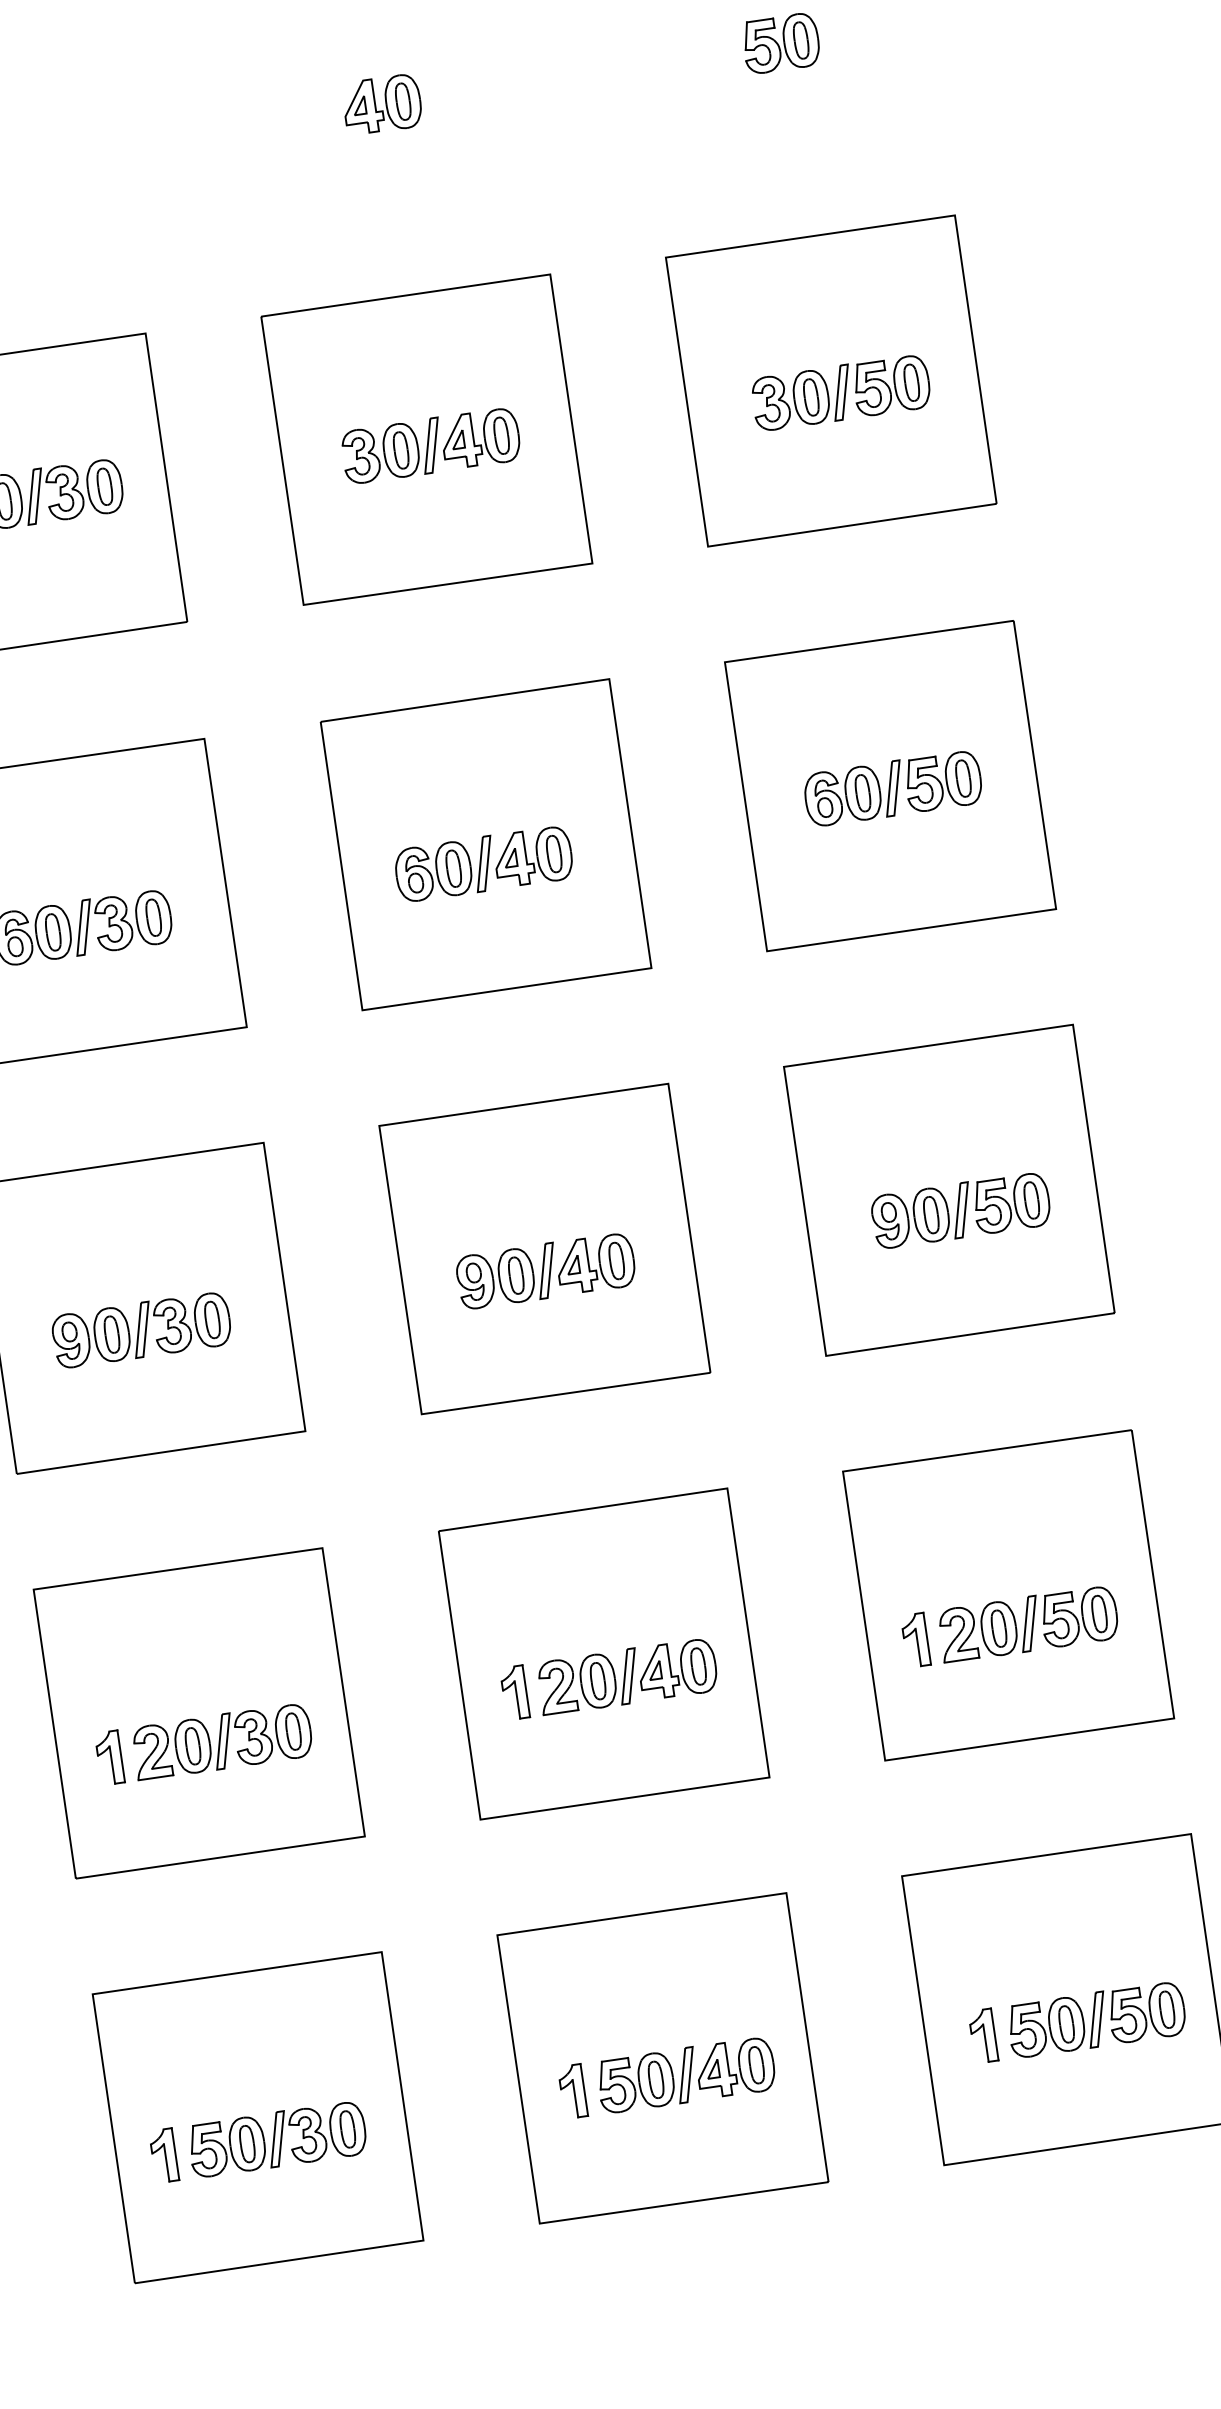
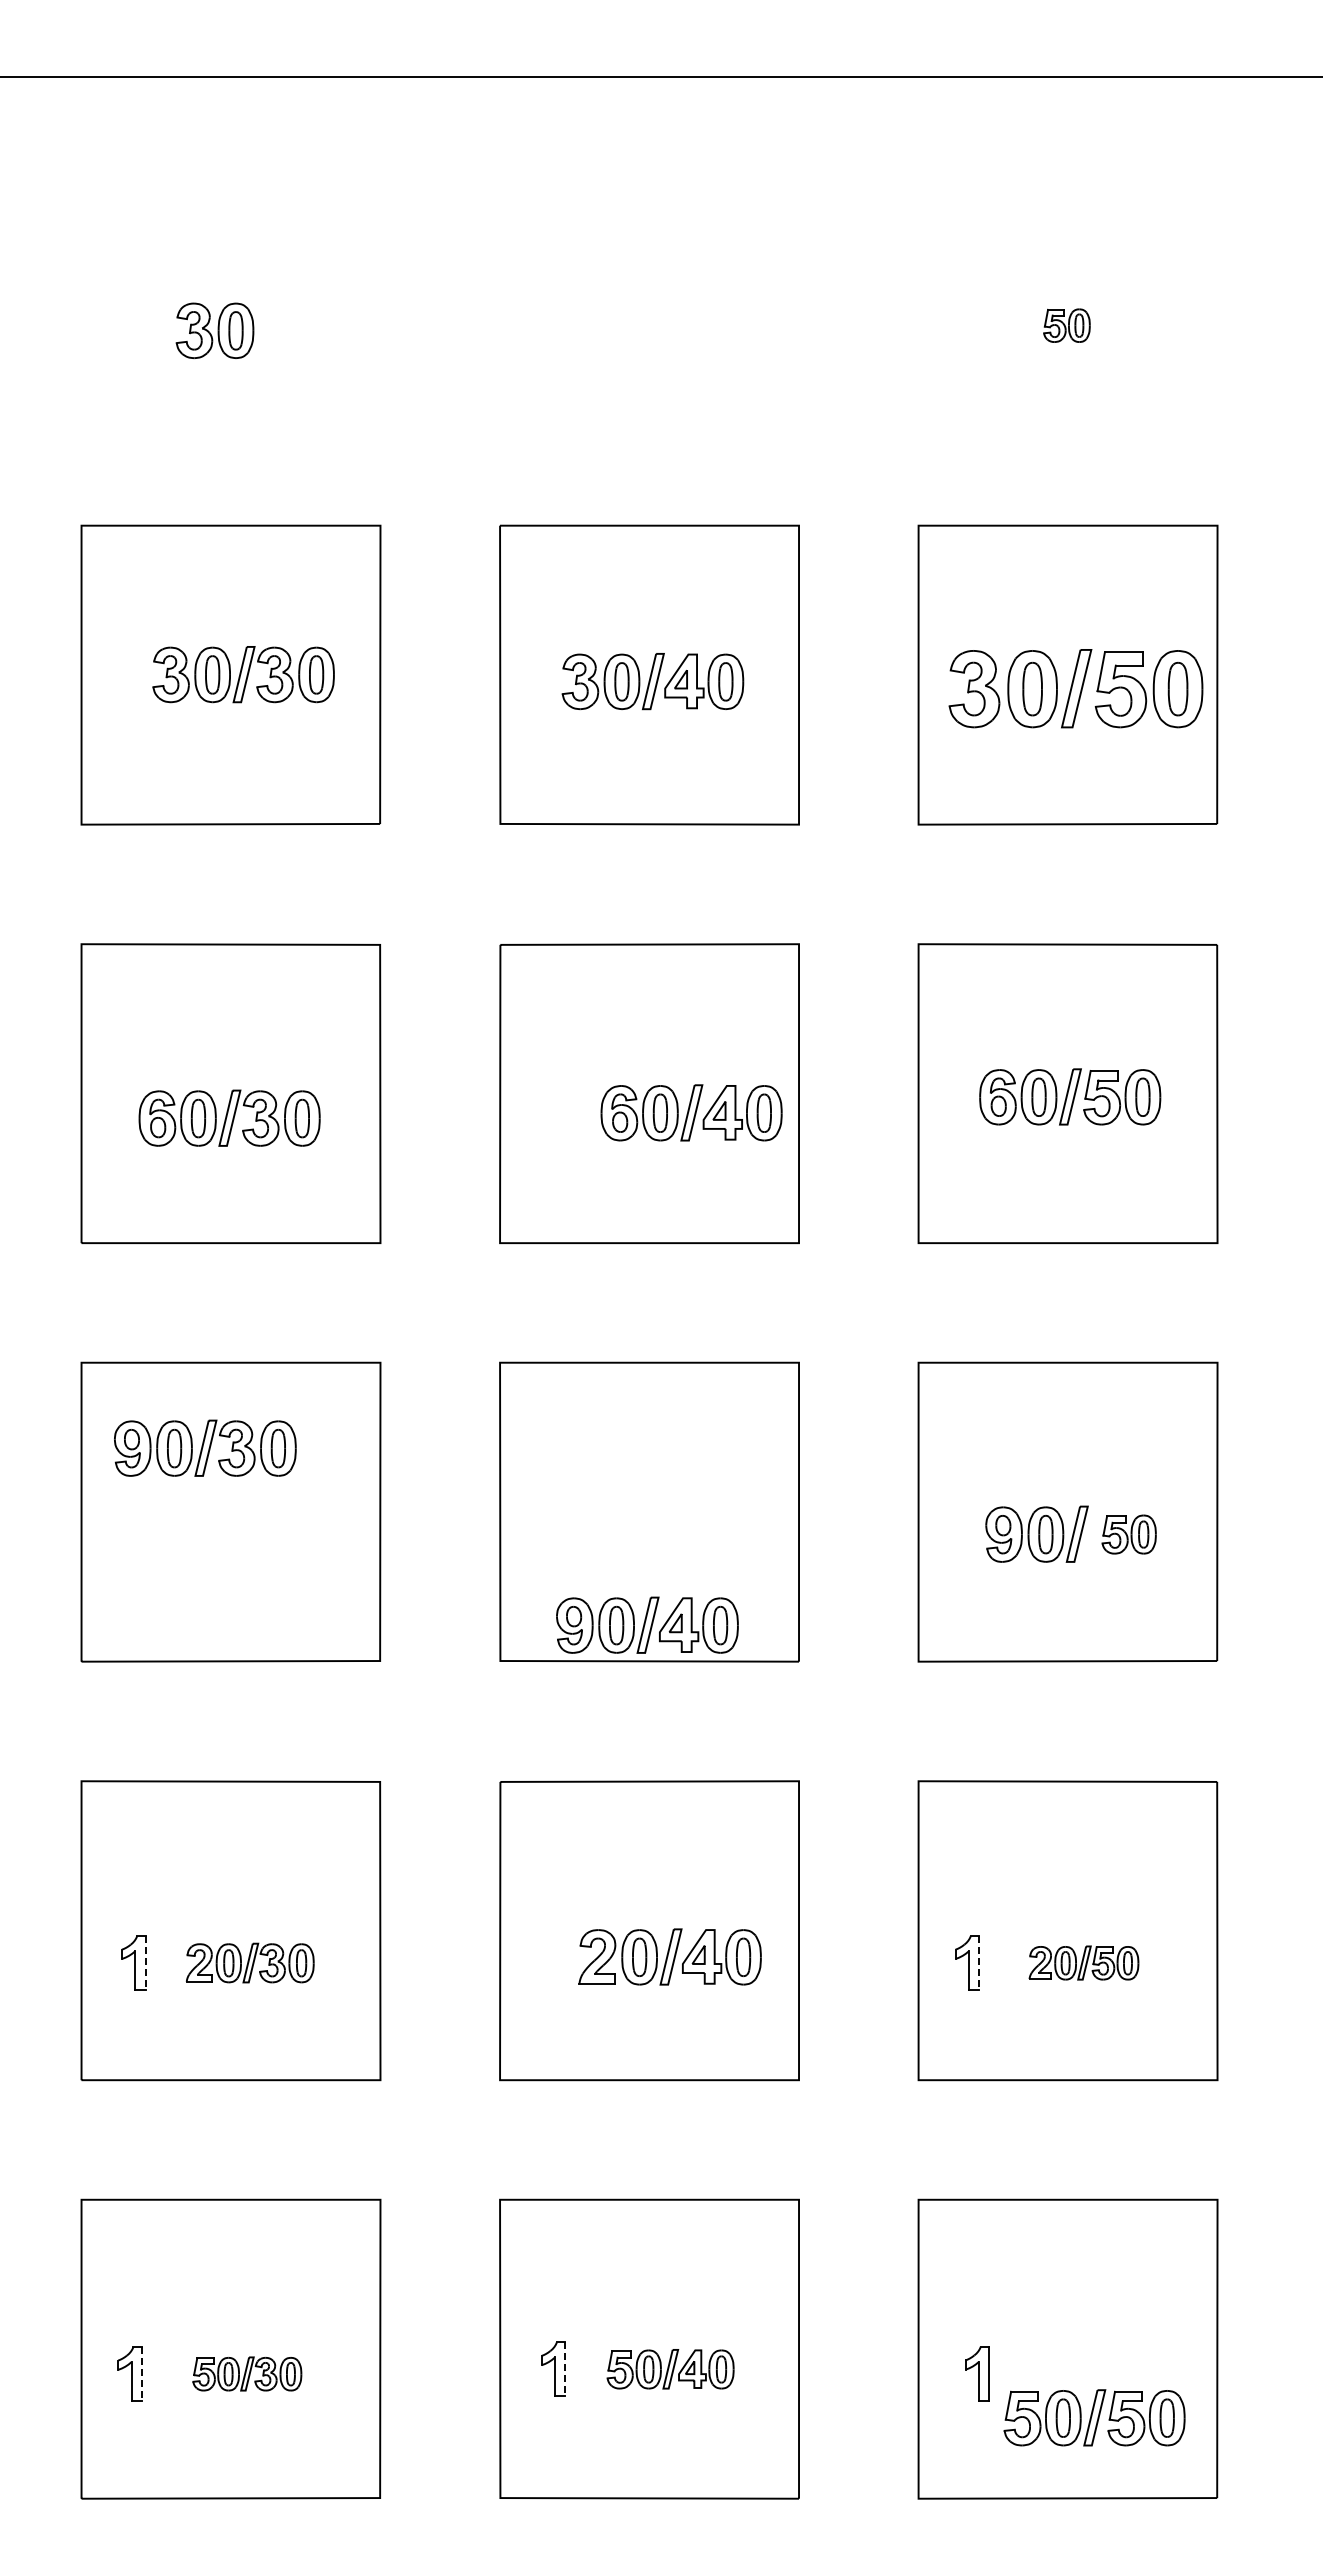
part: (780, 43) -> (1066, 325), size x0.6
part: (381, 104) -> (653, 328), removed
part: (841, 391) -> (1076, 687), size x1.4
part: (483, 863) -> (691, 1112), moved
part: (1012, 1203) -> (1129, 1534), size x0.7
part: (545, 1270) -> (647, 1624), moved
part: (141, 1329) -> (205, 1447), moved
part: (1028, 1623) -> (1083, 1962), size x0.6
line: (927, 1638) -> (979, 1962), solid -> dashed
part: (514, 1692) -> (553, 1956), removed
part: (221, 1741) -> (249, 1962), size x0.7
line: (121, 1755) -> (145, 1962), solid -> dashed
part: (1096, 2019) -> (1094, 2417), moved
part: (685, 2074) -> (670, 2368), size x0.7
line: (584, 2090) -> (565, 2369), solid -> dashed
part: (277, 2138) -> (247, 2373), size x0.6
line: (175, 2153) -> (141, 2373), solid -> dashed

